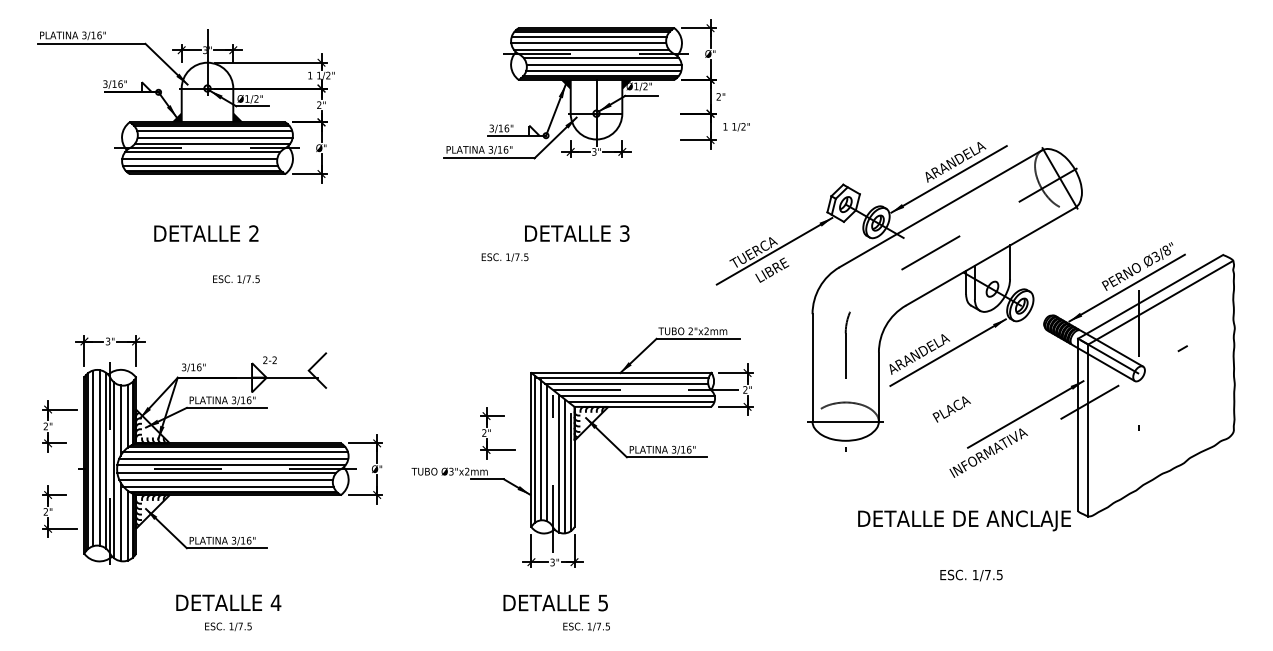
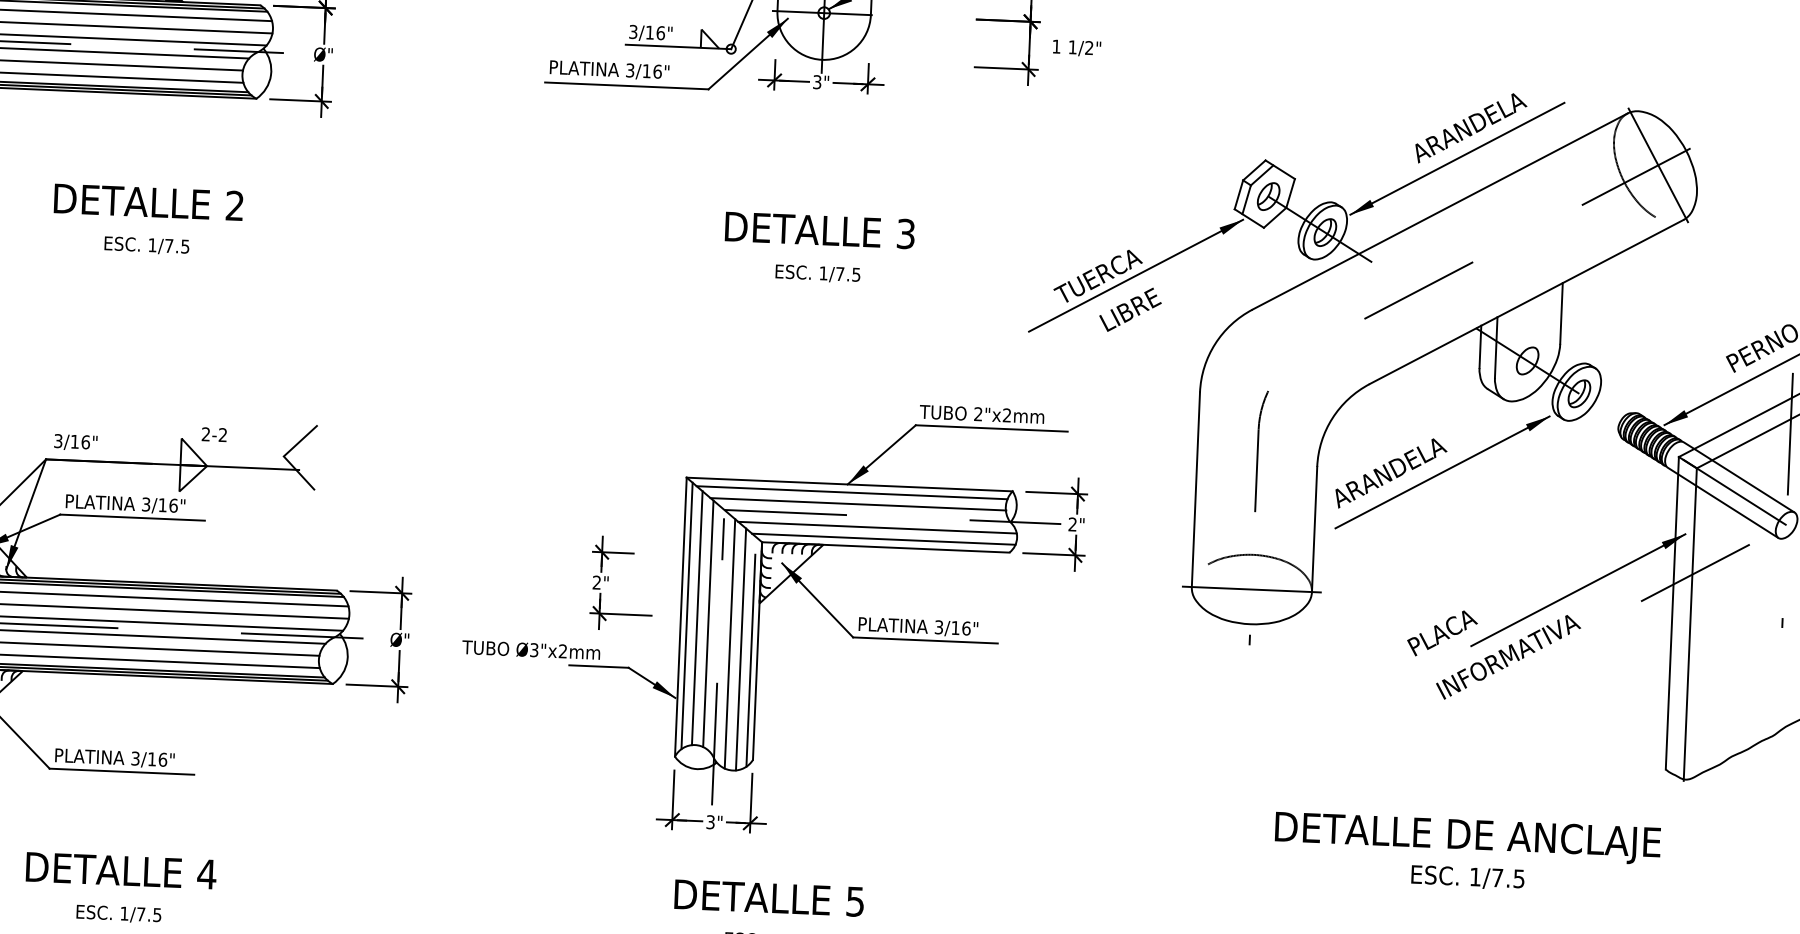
text: (206, 233) -> (148, 202), moved
text: (577, 233) -> (820, 230), moved
text: (504, 257) -> (816, 273), moved
text: (236, 279) -> (147, 245), moved
text: (951, 409) -> (1441, 633), moved
text: (964, 520) -> (1467, 837), moved
text: (555, 603) -> (768, 899), moved

